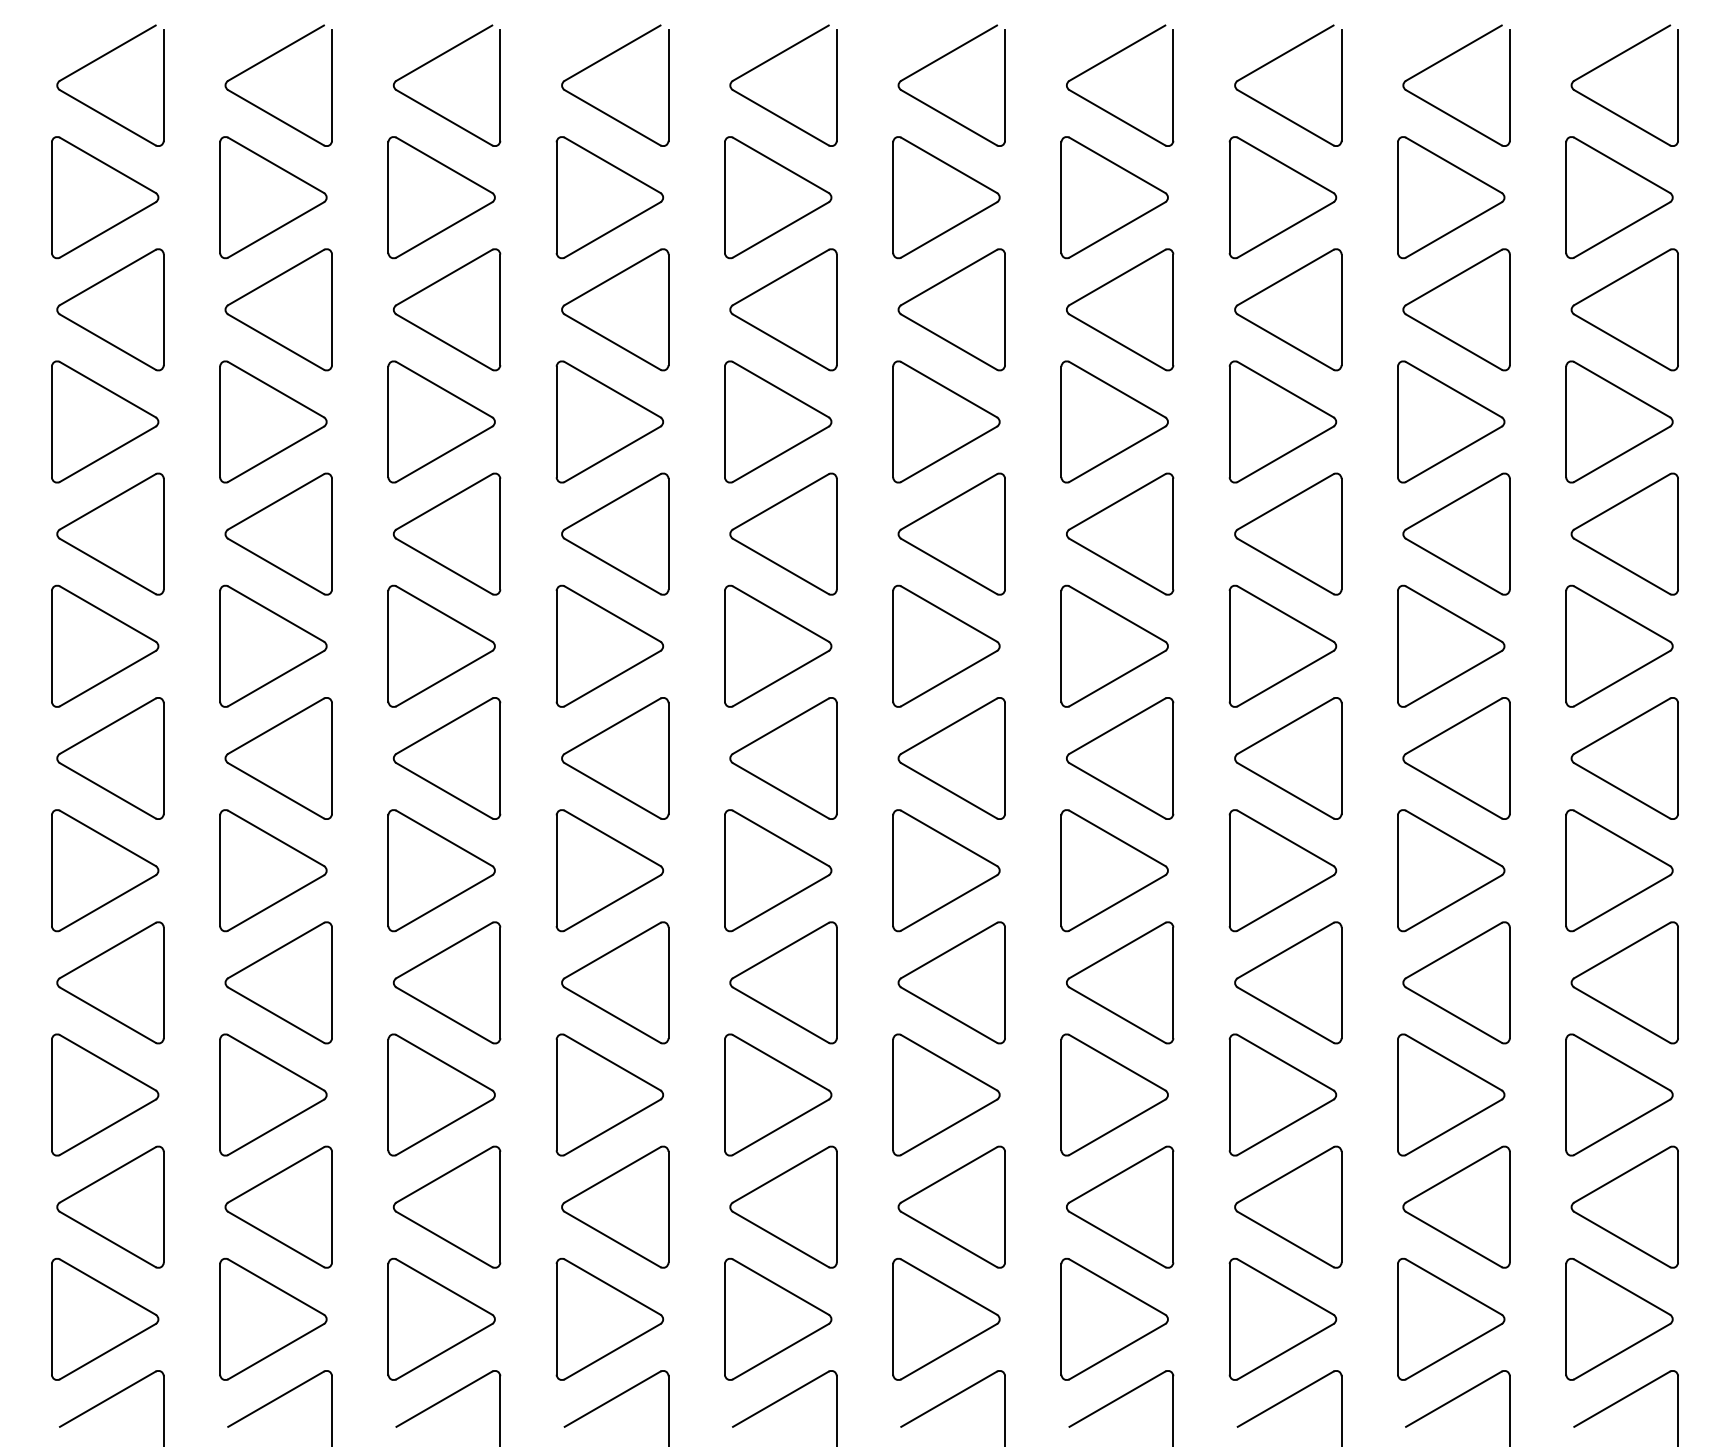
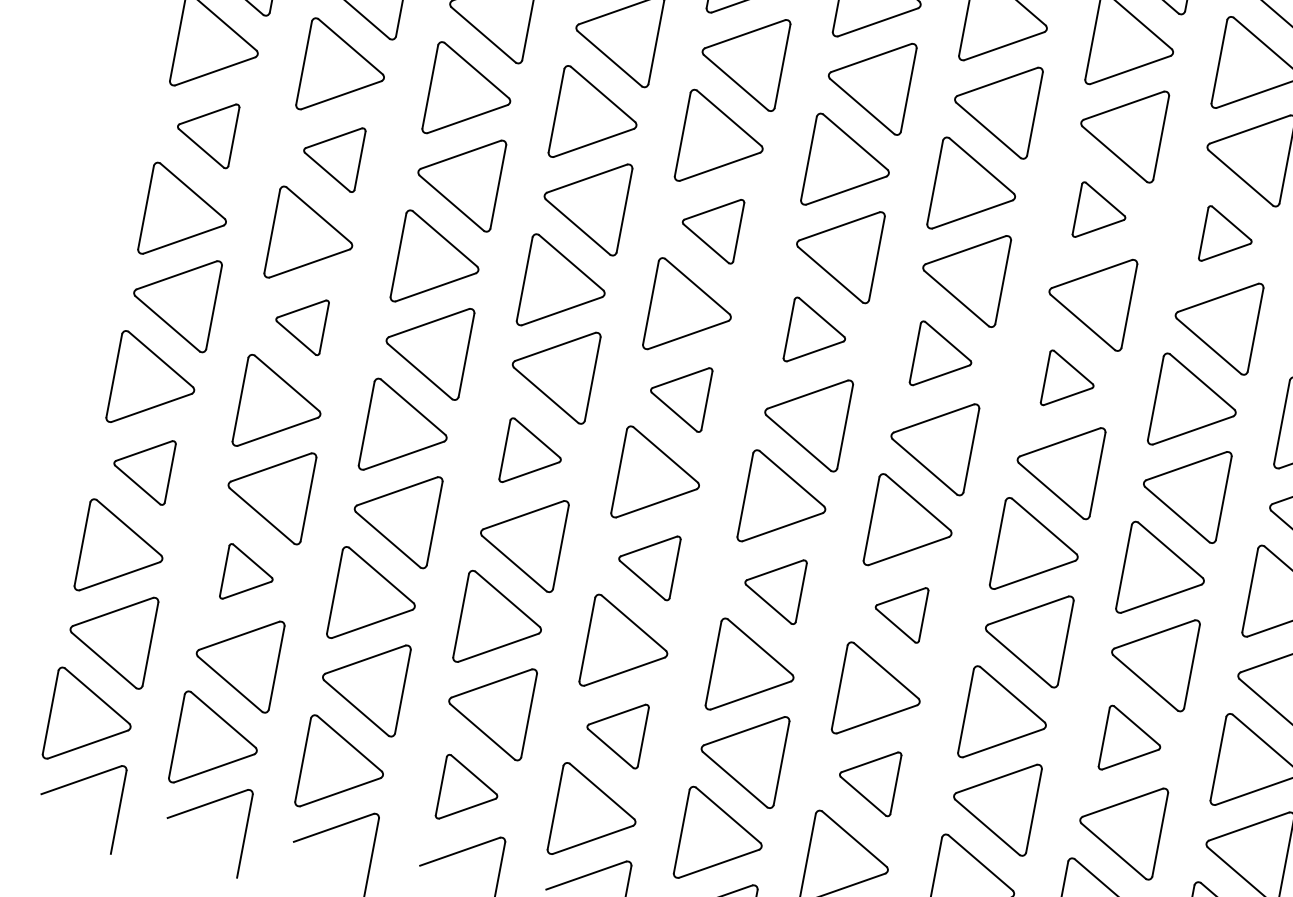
part: (1282, 421) -> (1101, 213), size x0.6
part: (1451, 421) -> (1227, 237), size x0.6
part: (110, 533) -> (206, 131), size x0.7
part: (278, 533) -> (332, 154), size x0.7
part: (783, 533) -> (710, 226), size x0.7
part: (946, 645) -> (817, 333), size x0.7
part: (1114, 645) -> (943, 357), size x0.7
part: (1282, 645) -> (1069, 381), size x0.6
part: (278, 758) -> (300, 323), size x0.6
part: (783, 758) -> (678, 395), size x0.7
part: (609, 870) -> (532, 454), size x0.7
part: (110, 982) -> (142, 467), size x0.7
part: (783, 982) -> (647, 563), size x0.7
part: (951, 982) -> (773, 587), size x0.7
part: (1120, 982) -> (900, 611), size x0.6
part: (273, 1094) -> (248, 575), size x0.6
part: (1451, 1094) -> (1132, 742), size x0.7
part: (783, 1206) -> (615, 731), size x0.7
part: (1120, 1206) -> (868, 779), size x0.7
part: (609, 1319) -> (468, 791), size x0.7

